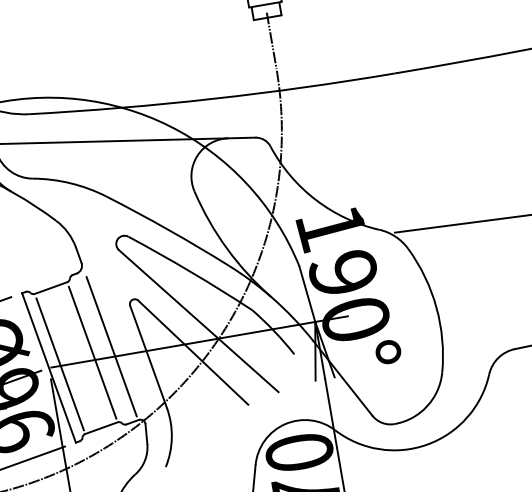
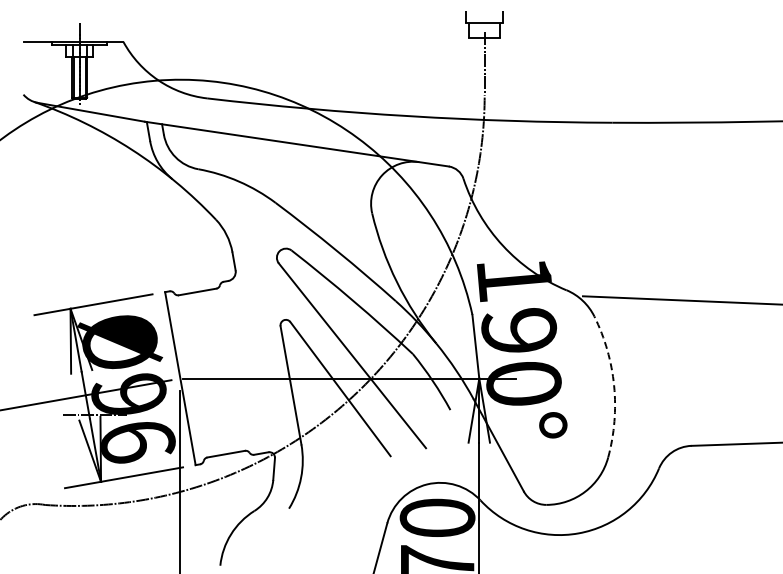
arc: (436, 307) -> (614, 385), solid -> dashed
line: (111, 346) -> (252, 366), removed
line: (92, 352) -> (230, 370), removed
line: (59, 364) -> (192, 376), removed

